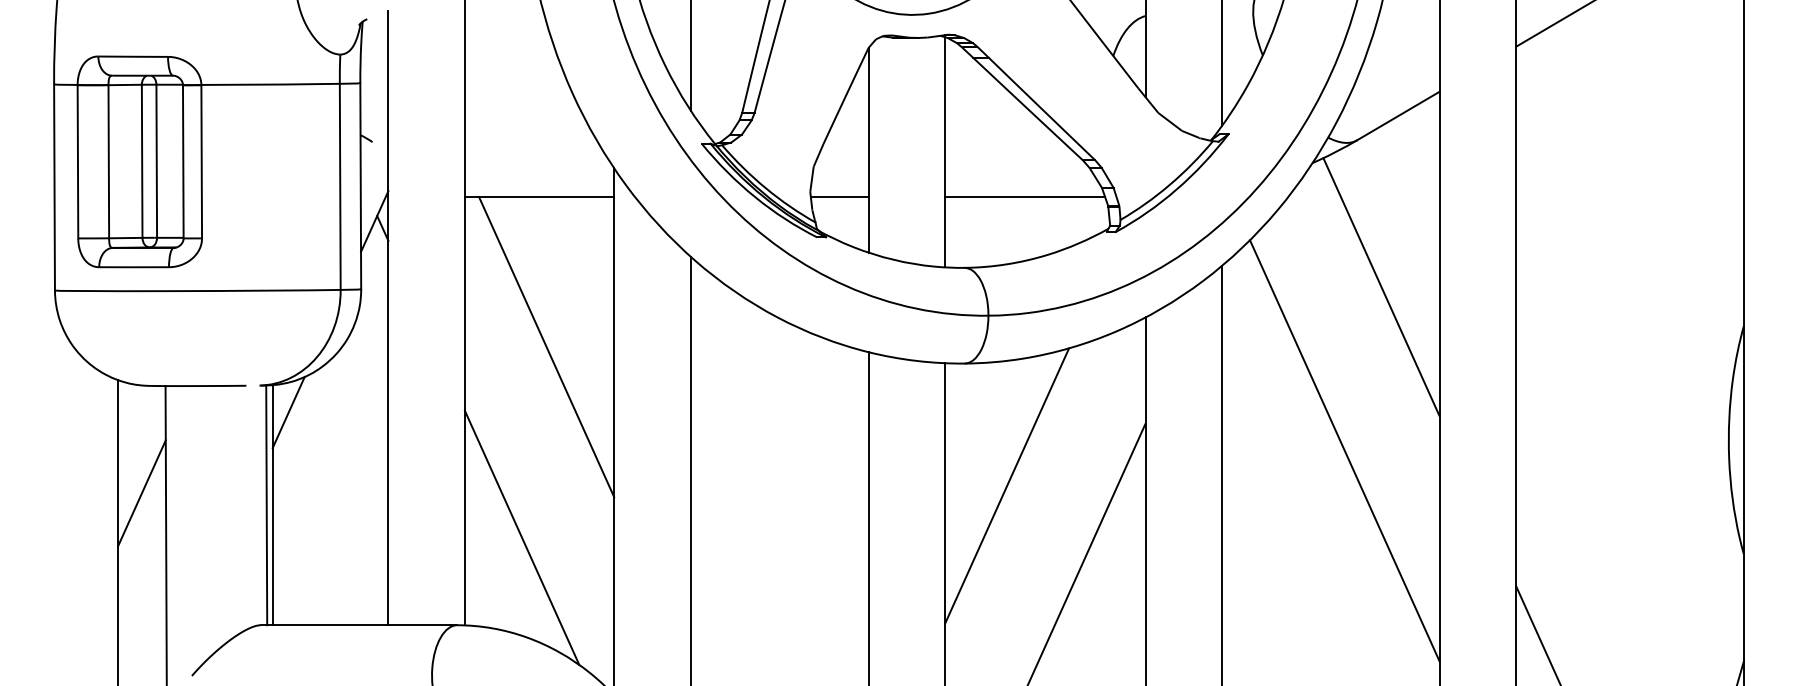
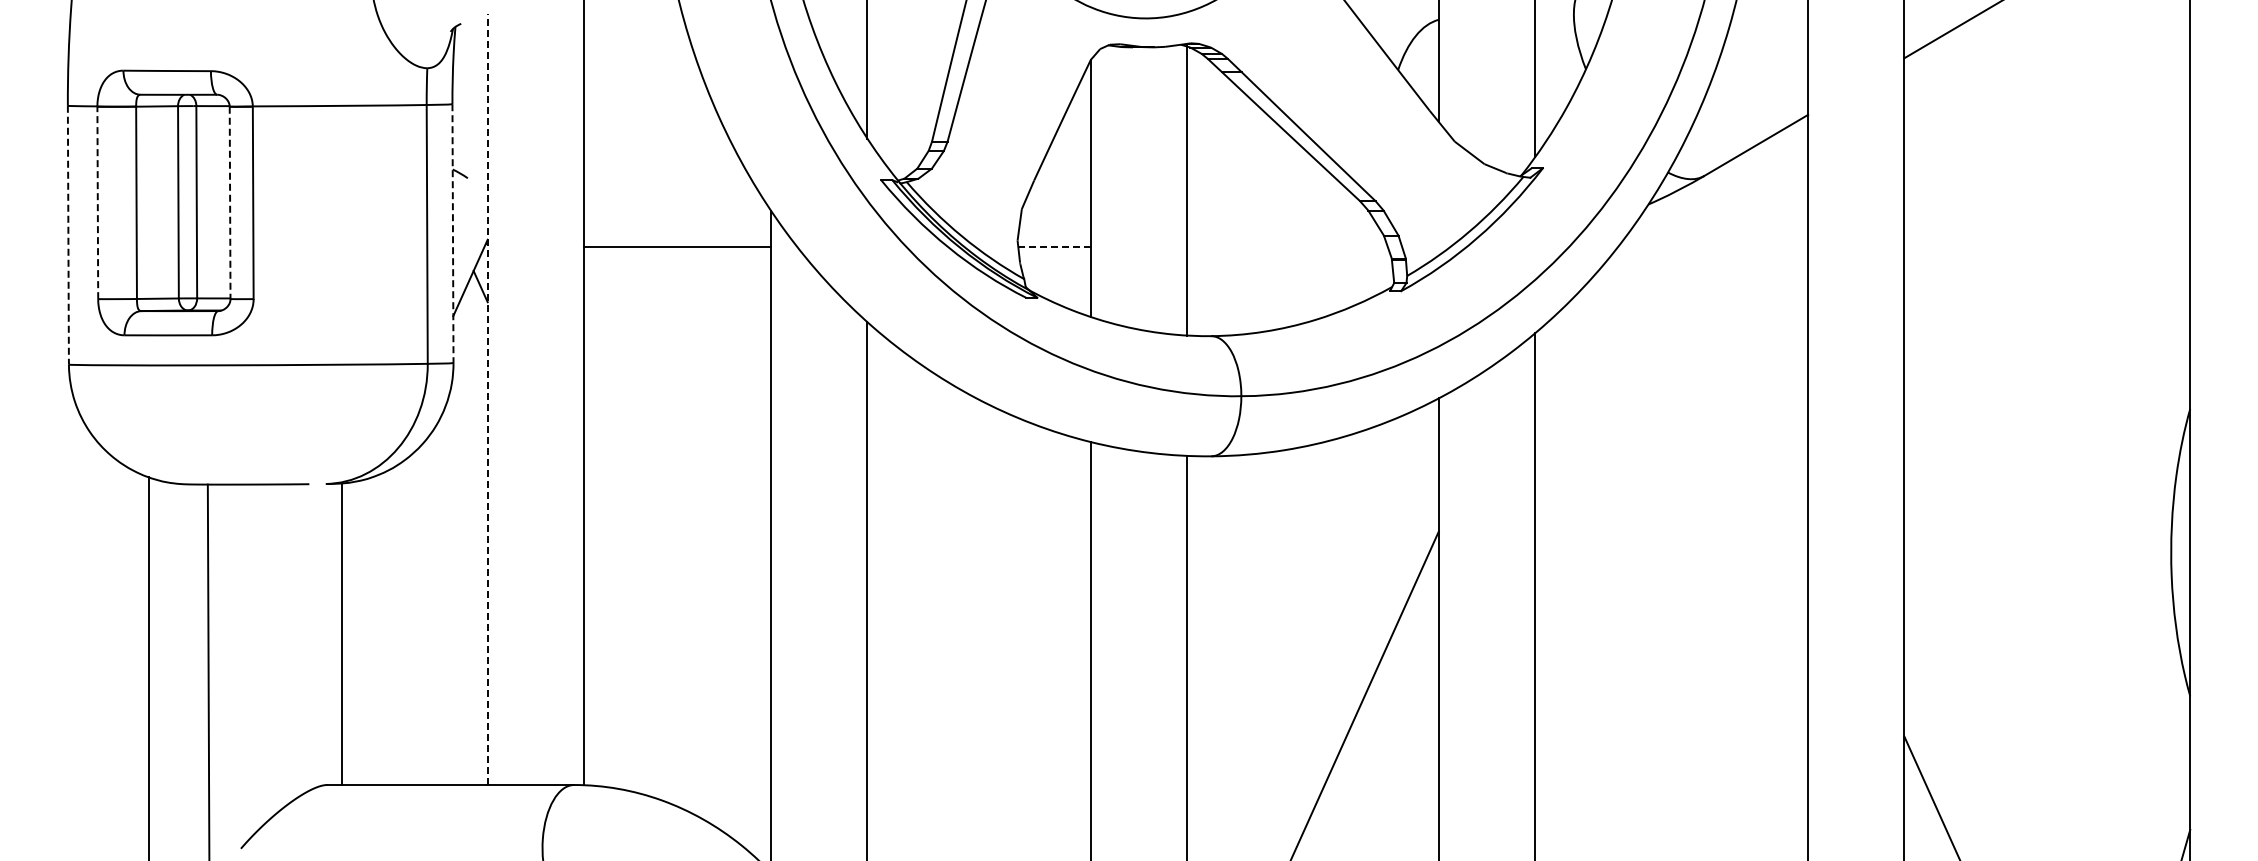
line: (77, 161) -> (97, 202), solid -> dashed
line: (183, 162) -> (230, 203), solid -> dashed
line: (360, 186) -> (452, 234), solid -> dashed
line: (54, 187) -> (68, 235), solid -> dashed
line: (839, 197) -> (1054, 247), solid -> dashed
line: (1024, 197) -> (1286, 247), removed
line: (1381, 287) -> (1735, 360), removed
line: (388, 318) -> (487, 399), solid -> dashed
line: (546, 346) -> (686, 435), removed
line: (288, 412) -> (362, 517), removed
line: (1344, 450) -> (1688, 565), removed
line: (1006, 486) -> (1264, 610), removed
line: (142, 492) -> (178, 618), removed
line: (266, 505) -> (334, 634), removed
line: (521, 537) -> (655, 674), removed

